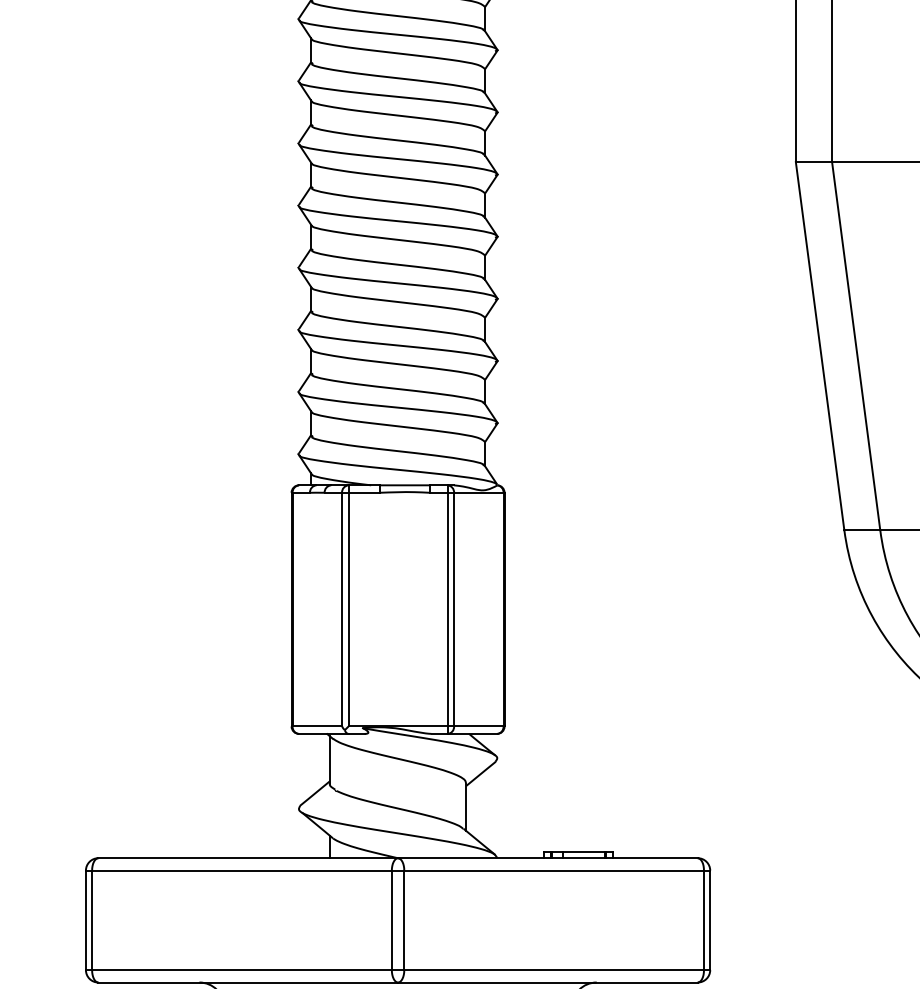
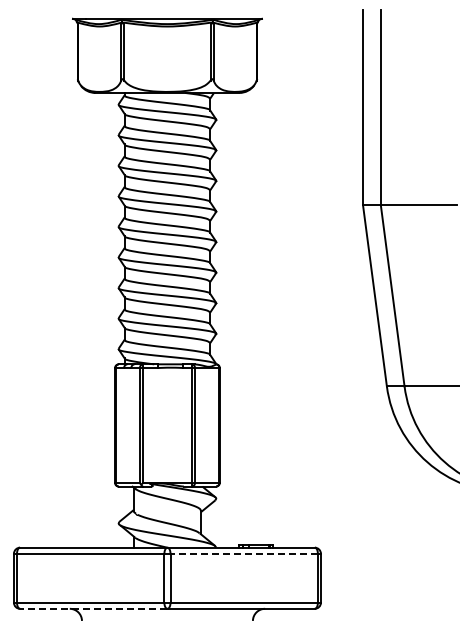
line: (554, 870) -> (244, 553), solid -> dashed
line: (247, 981) -> (93, 608), solid -> dashed

